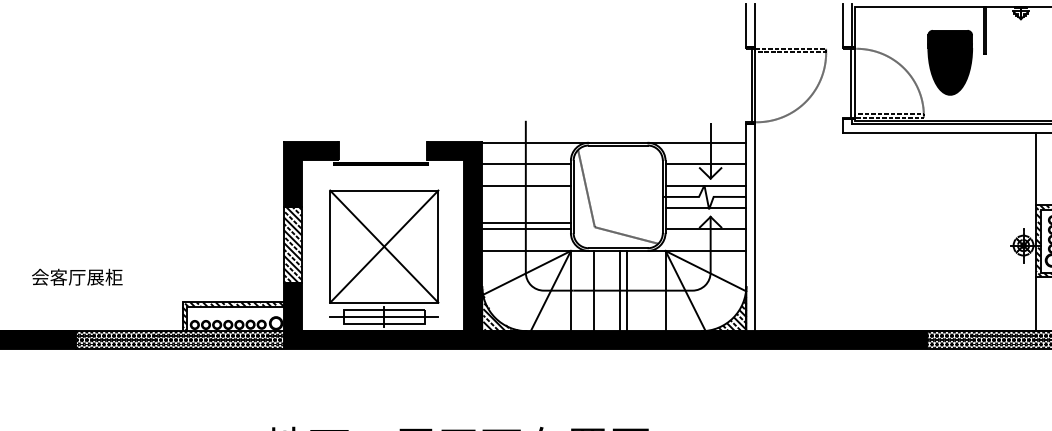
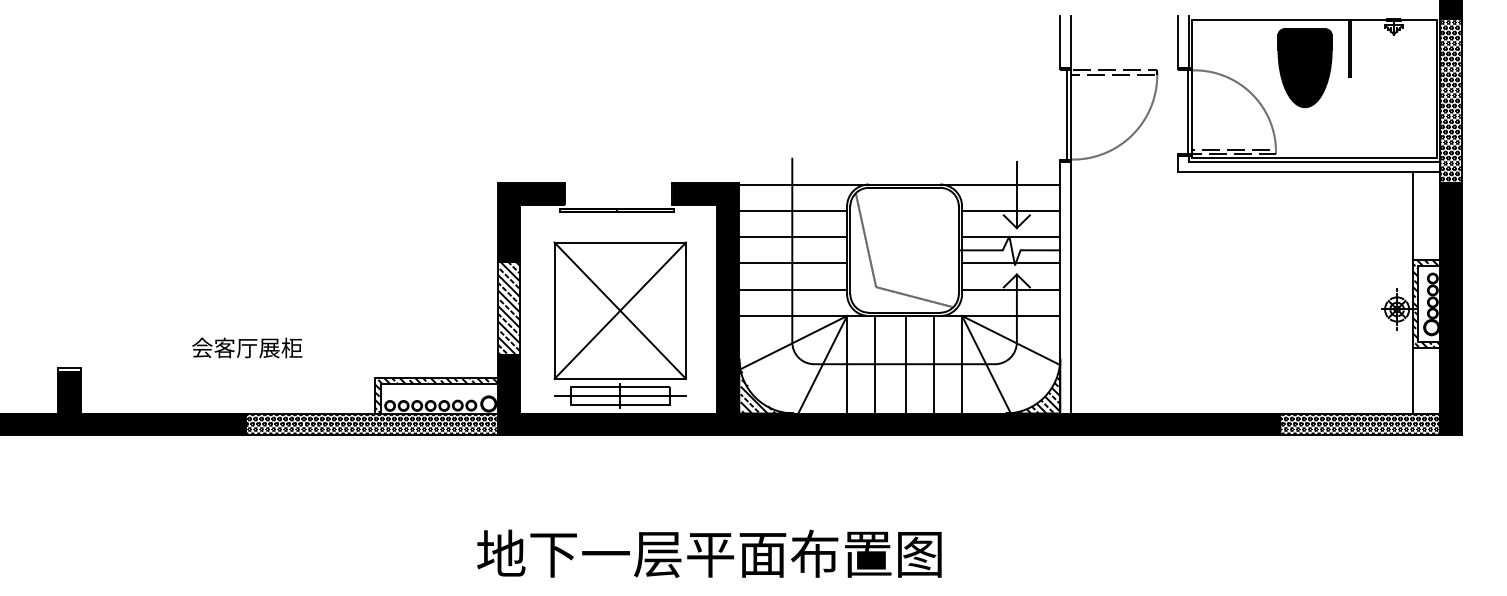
part: (949, 62) -> (1304, 68), moved
line: (526, 222) -> (793, 263), moved
line: (627, 290) -> (934, 364), moved

